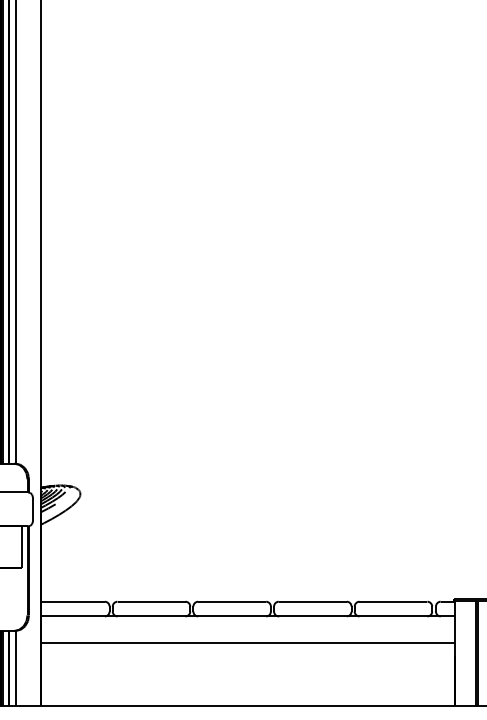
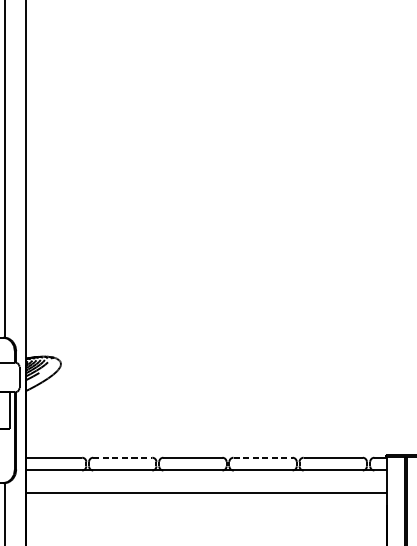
line: (152, 601) -> (123, 457), solid -> dashed
line: (313, 601) -> (263, 457), solid -> dashed

